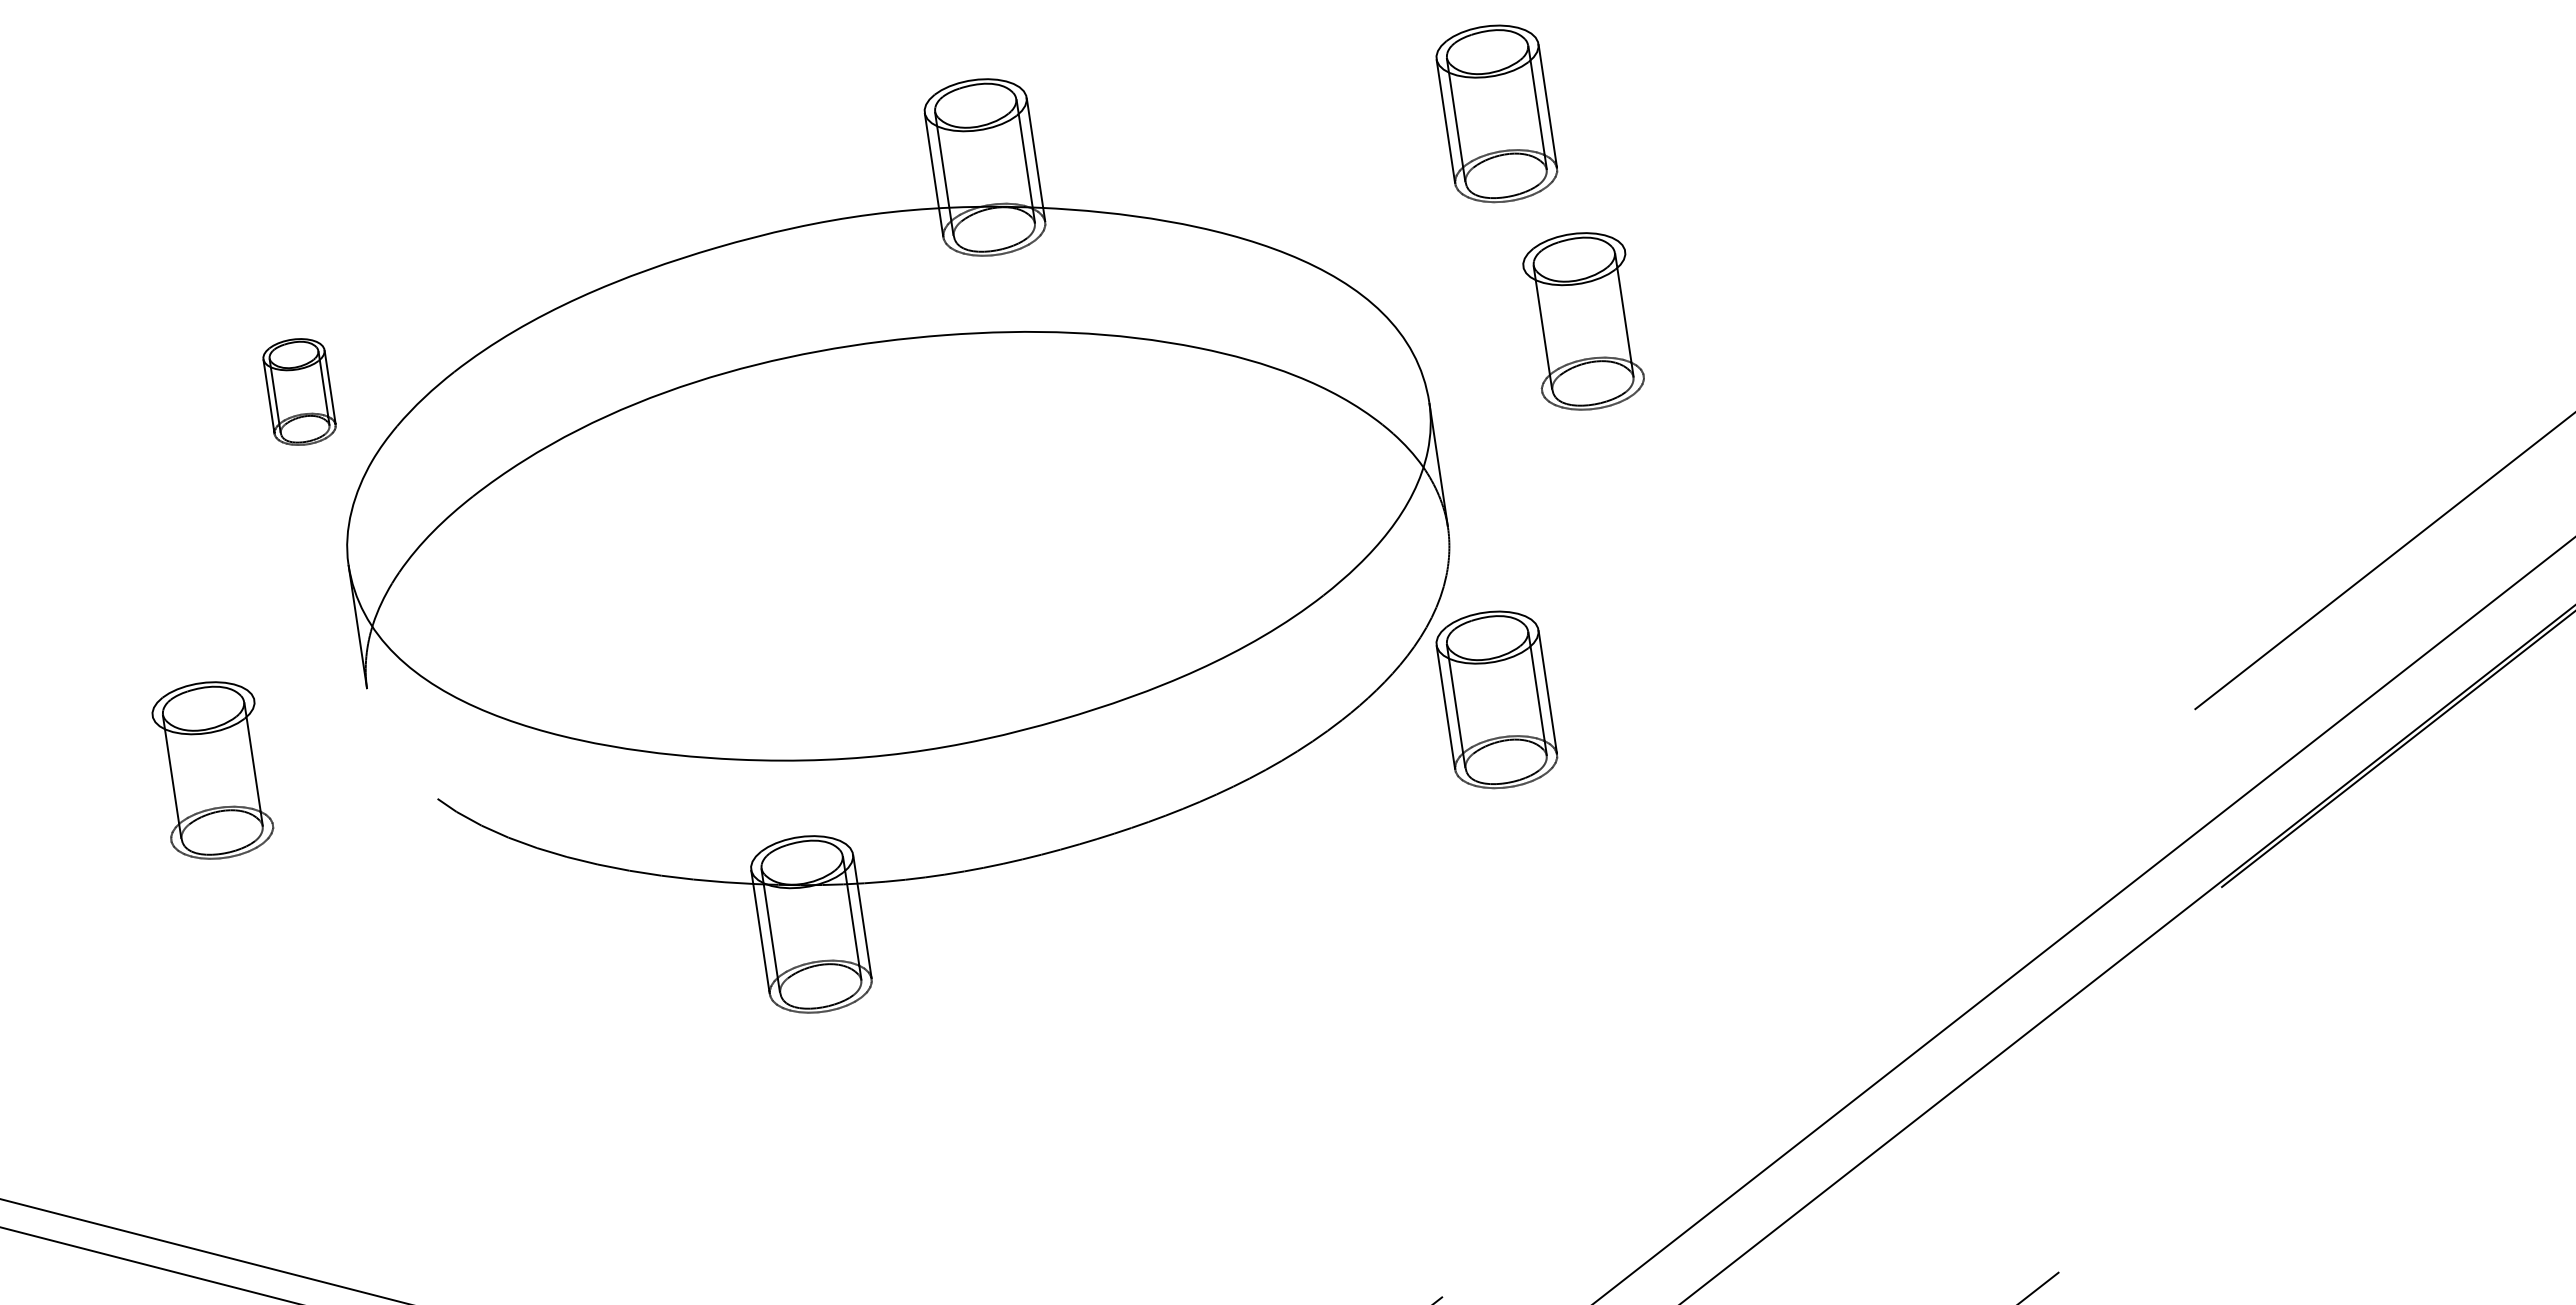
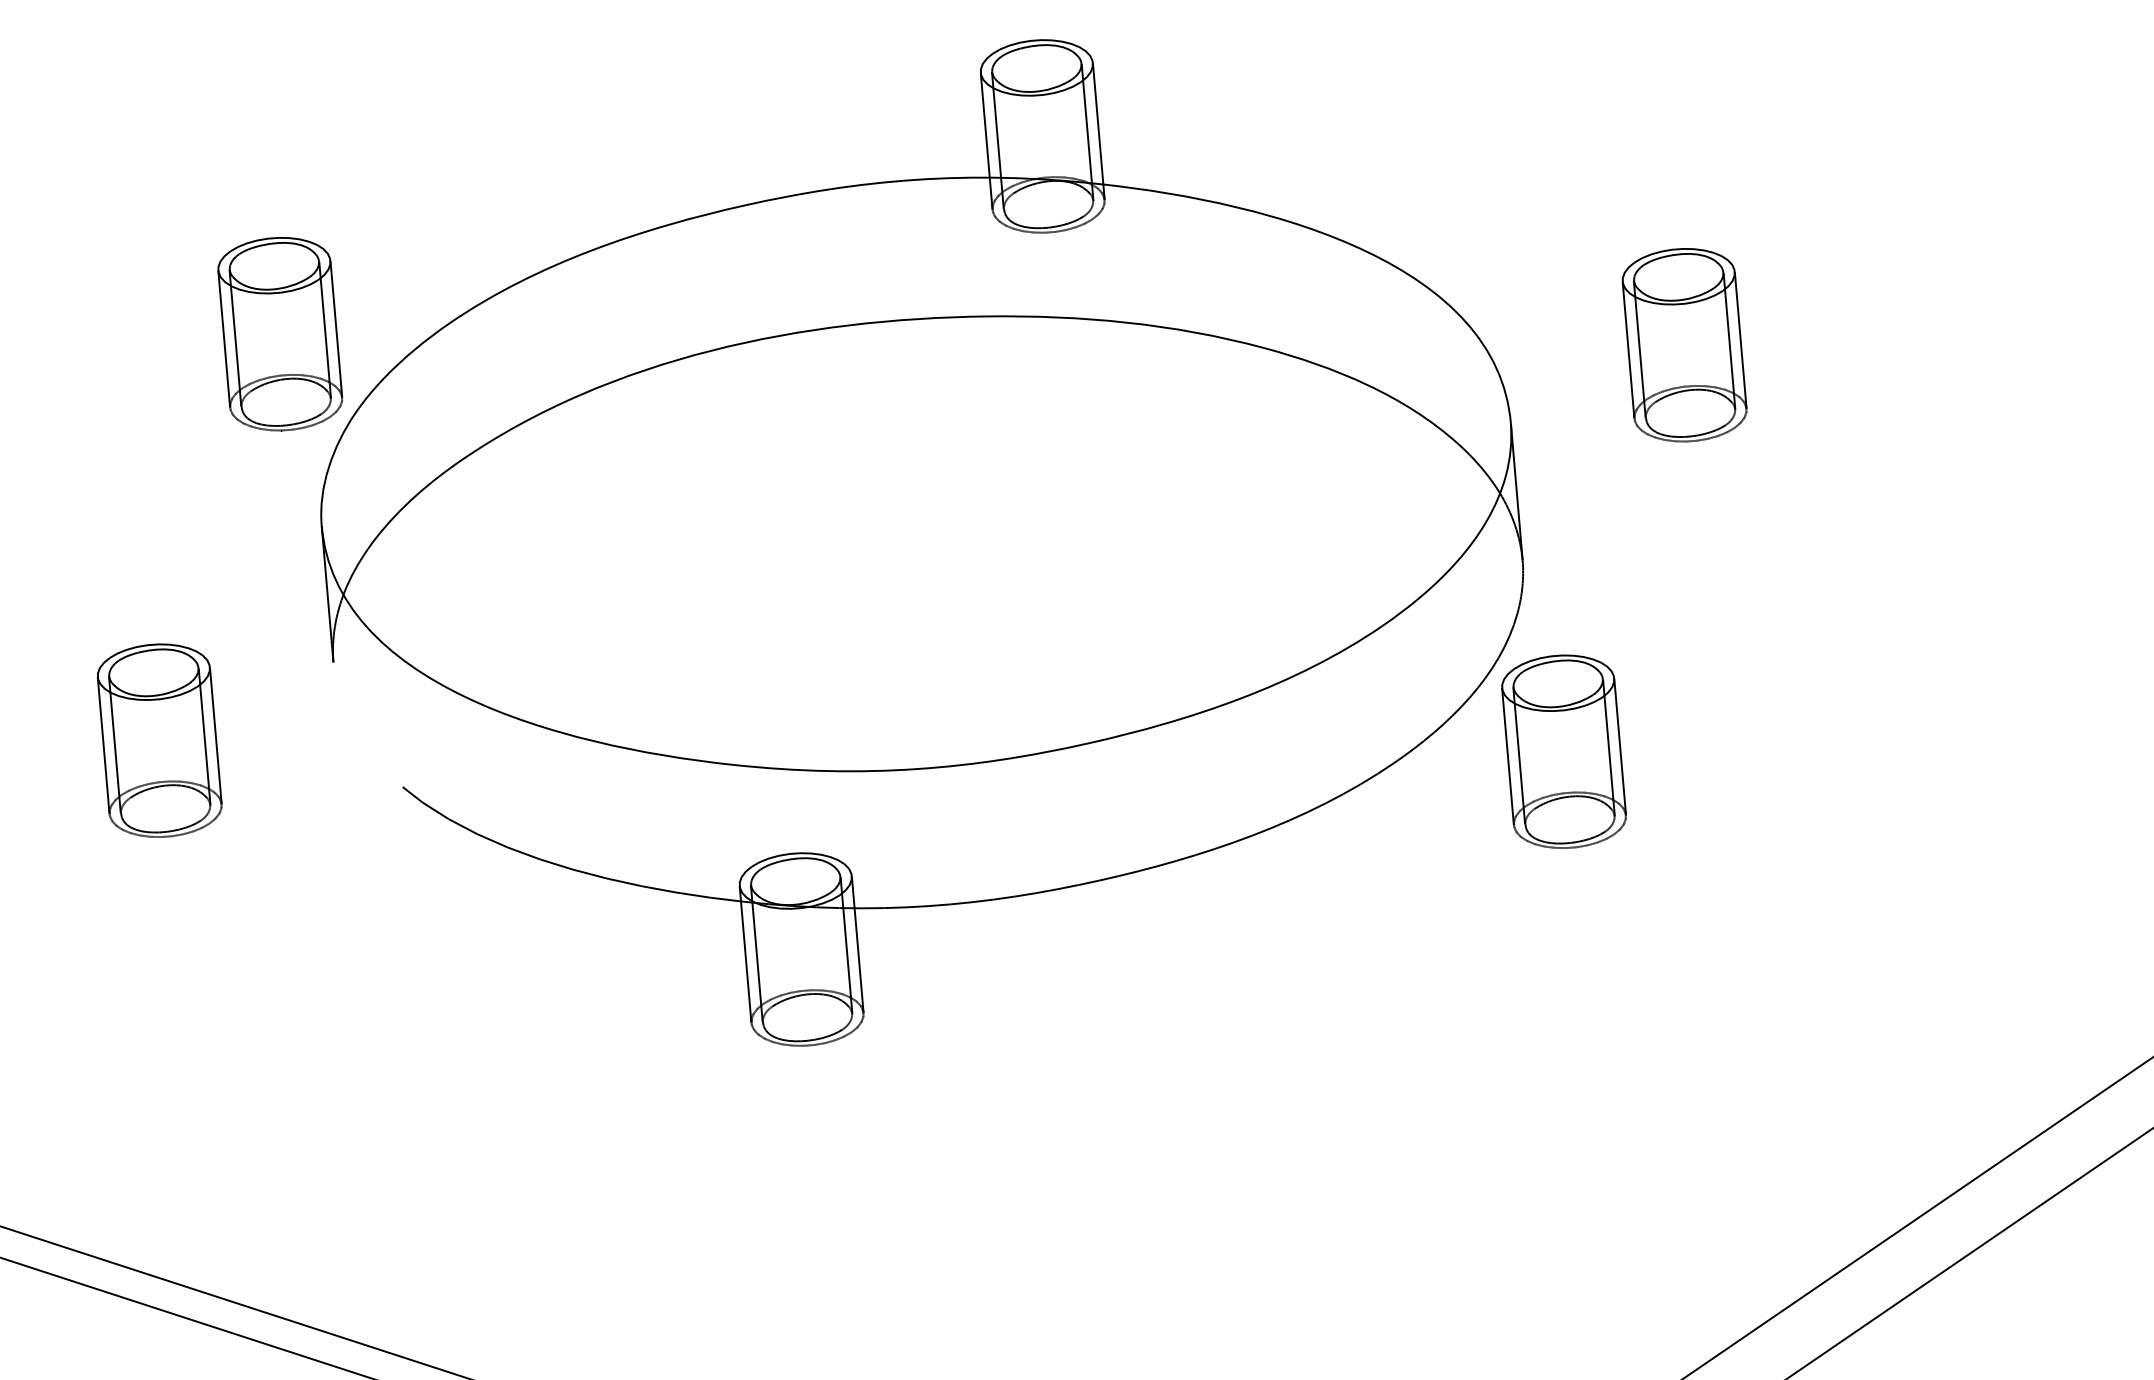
part: (1496, 113) -> (1603, 112), removed
line: (1634, 313) -> (1740, 340), added
line: (1532, 328) -> (1628, 349), added
part: (299, 391) -> (280, 333), size x1.67
line: (263, 762) -> (215, 735), added
line: (161, 777) -> (103, 744), added

